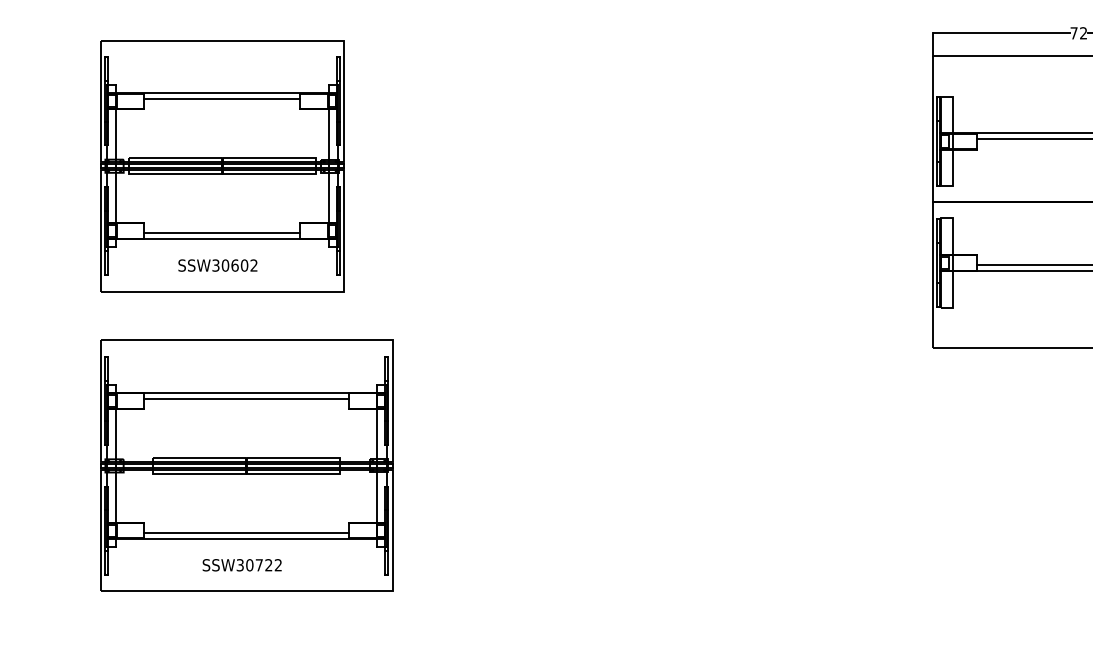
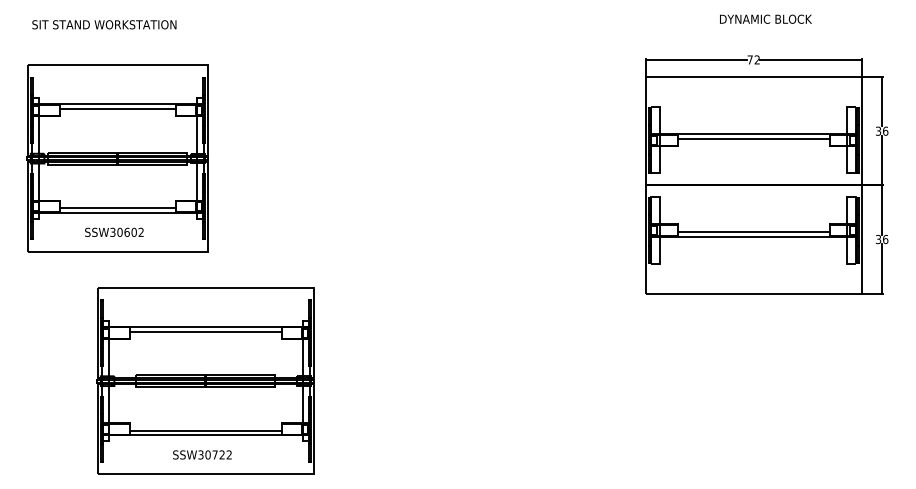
part: (246, 464) -> (205, 380), moved

